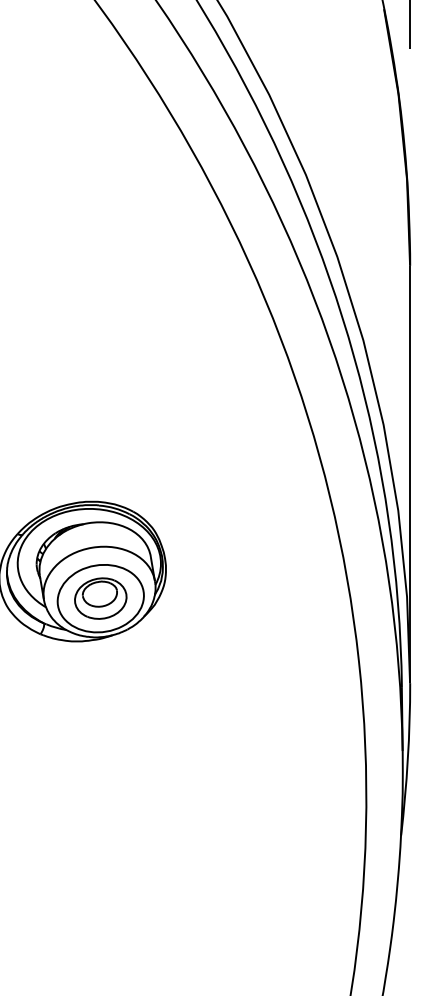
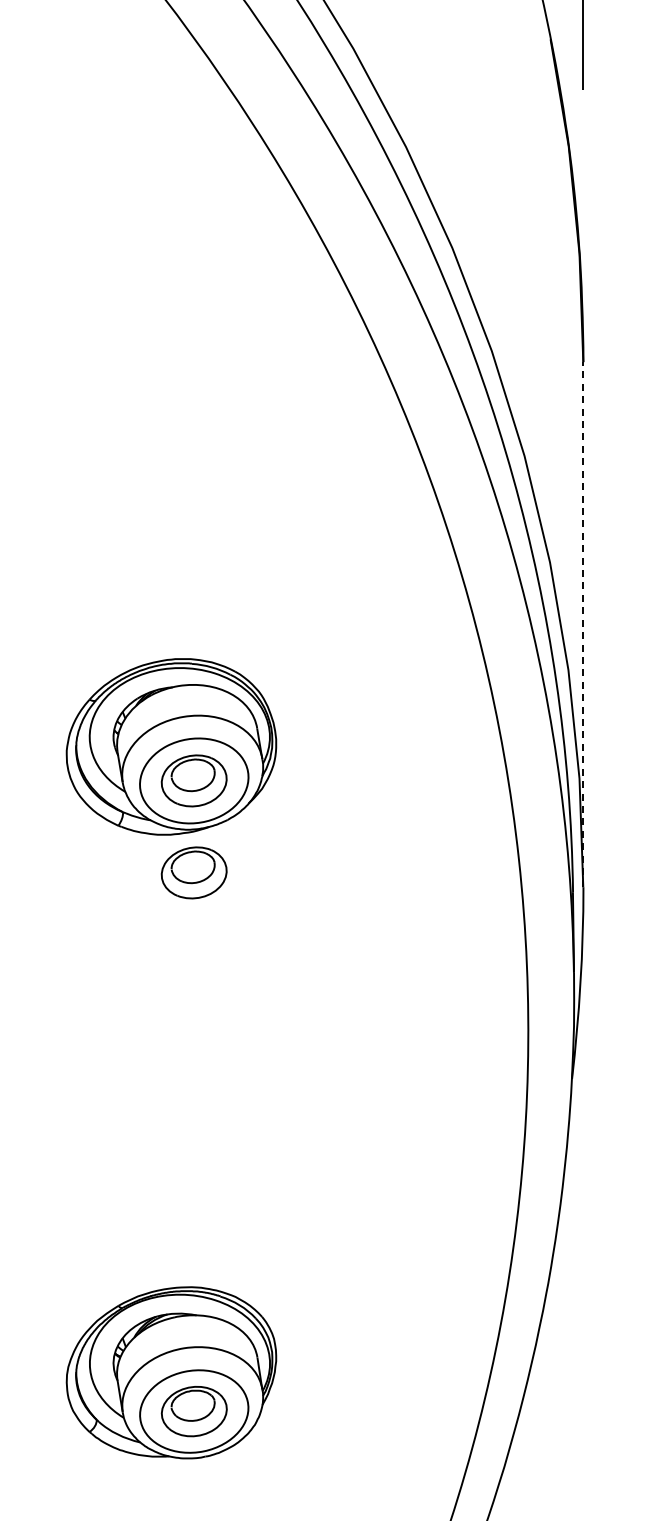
line: (410, 474) -> (583, 624), solid -> dashed
part: (100, 671) -> (193, 872), added

